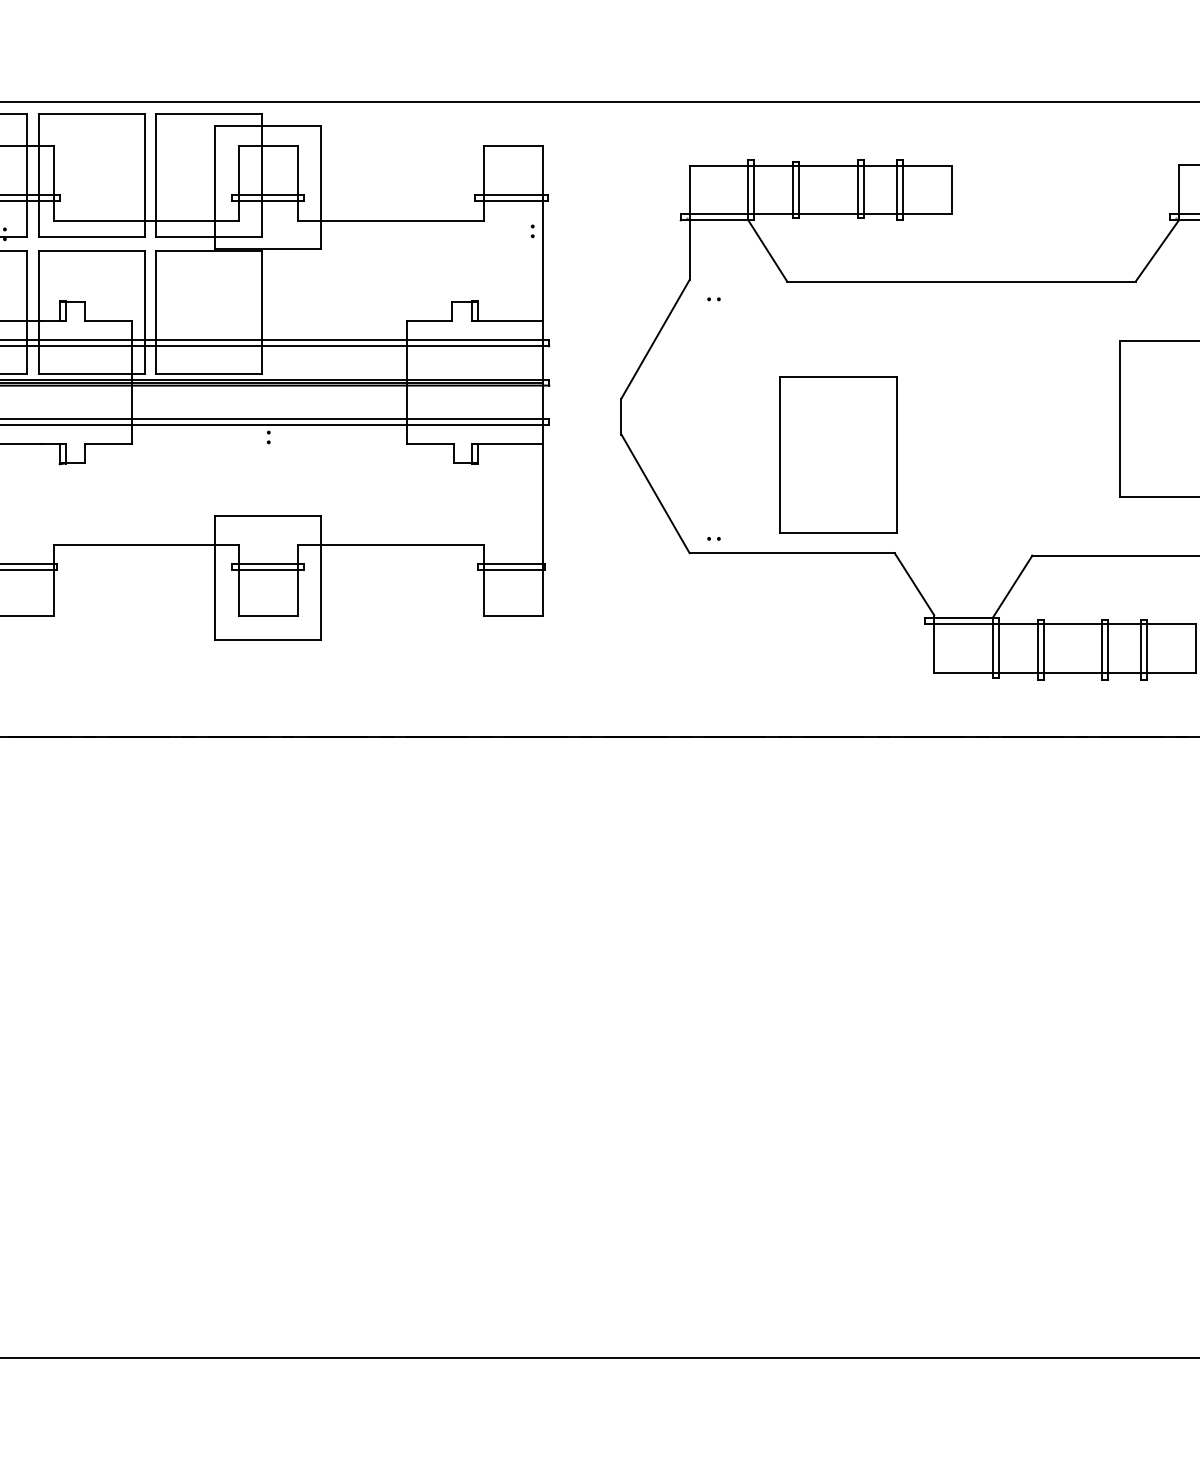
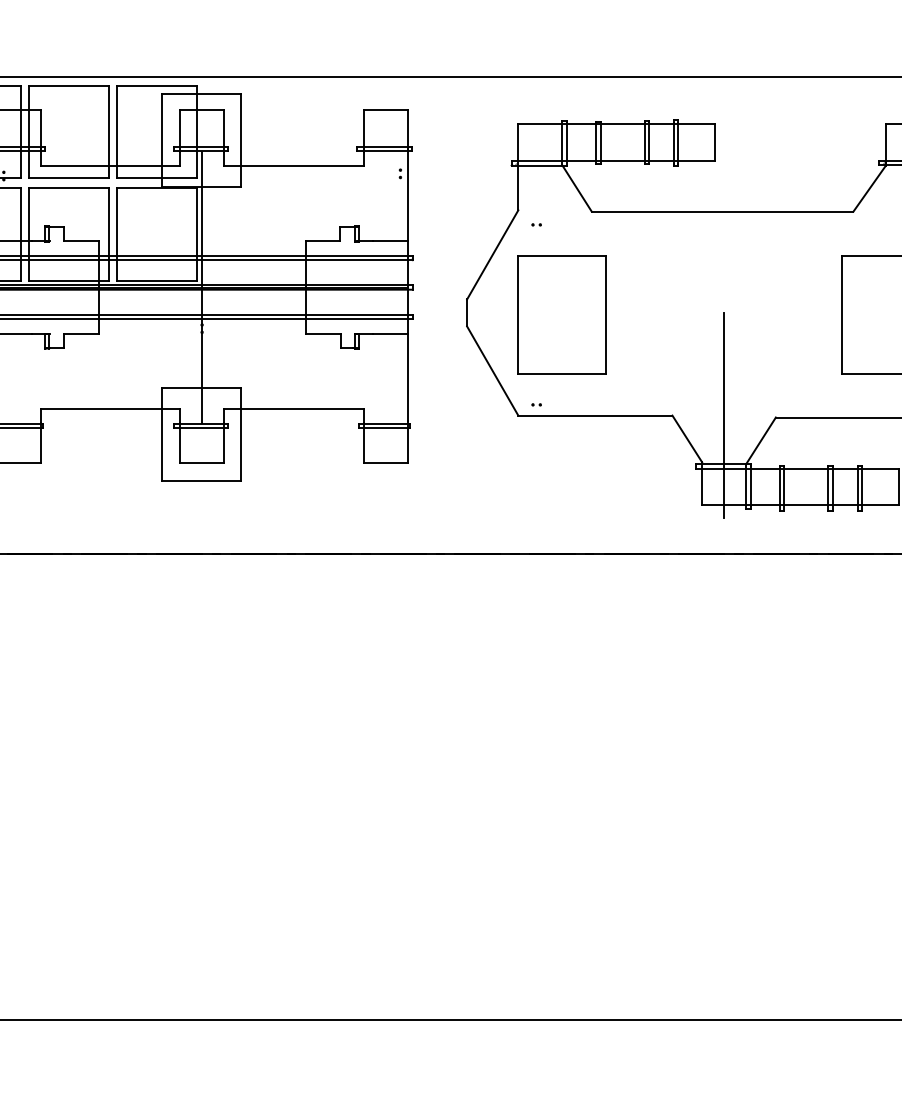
line: (268, 382) -> (201, 287), added
part: (838, 454) -> (562, 314), moved
line: (963, 552) -> (724, 415), added

